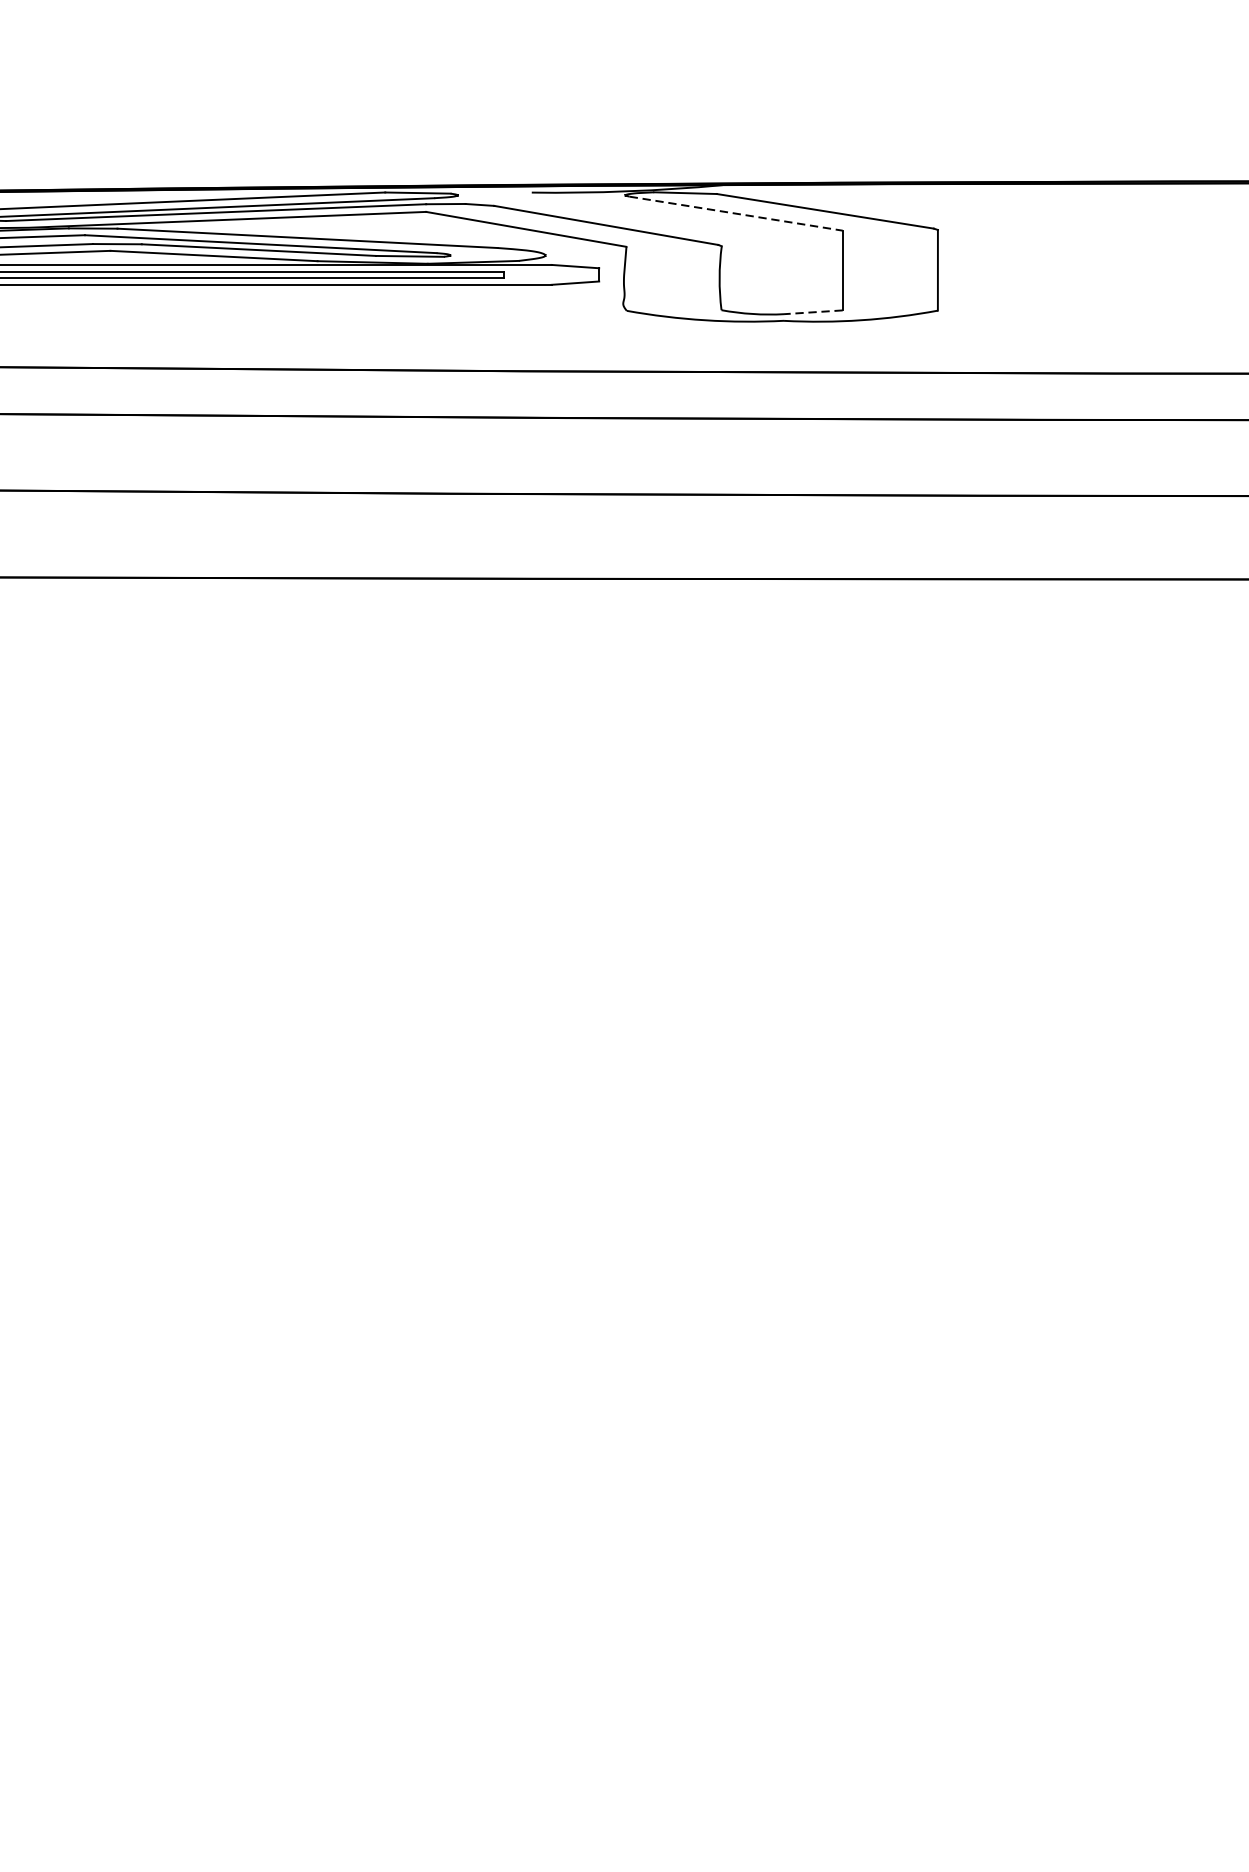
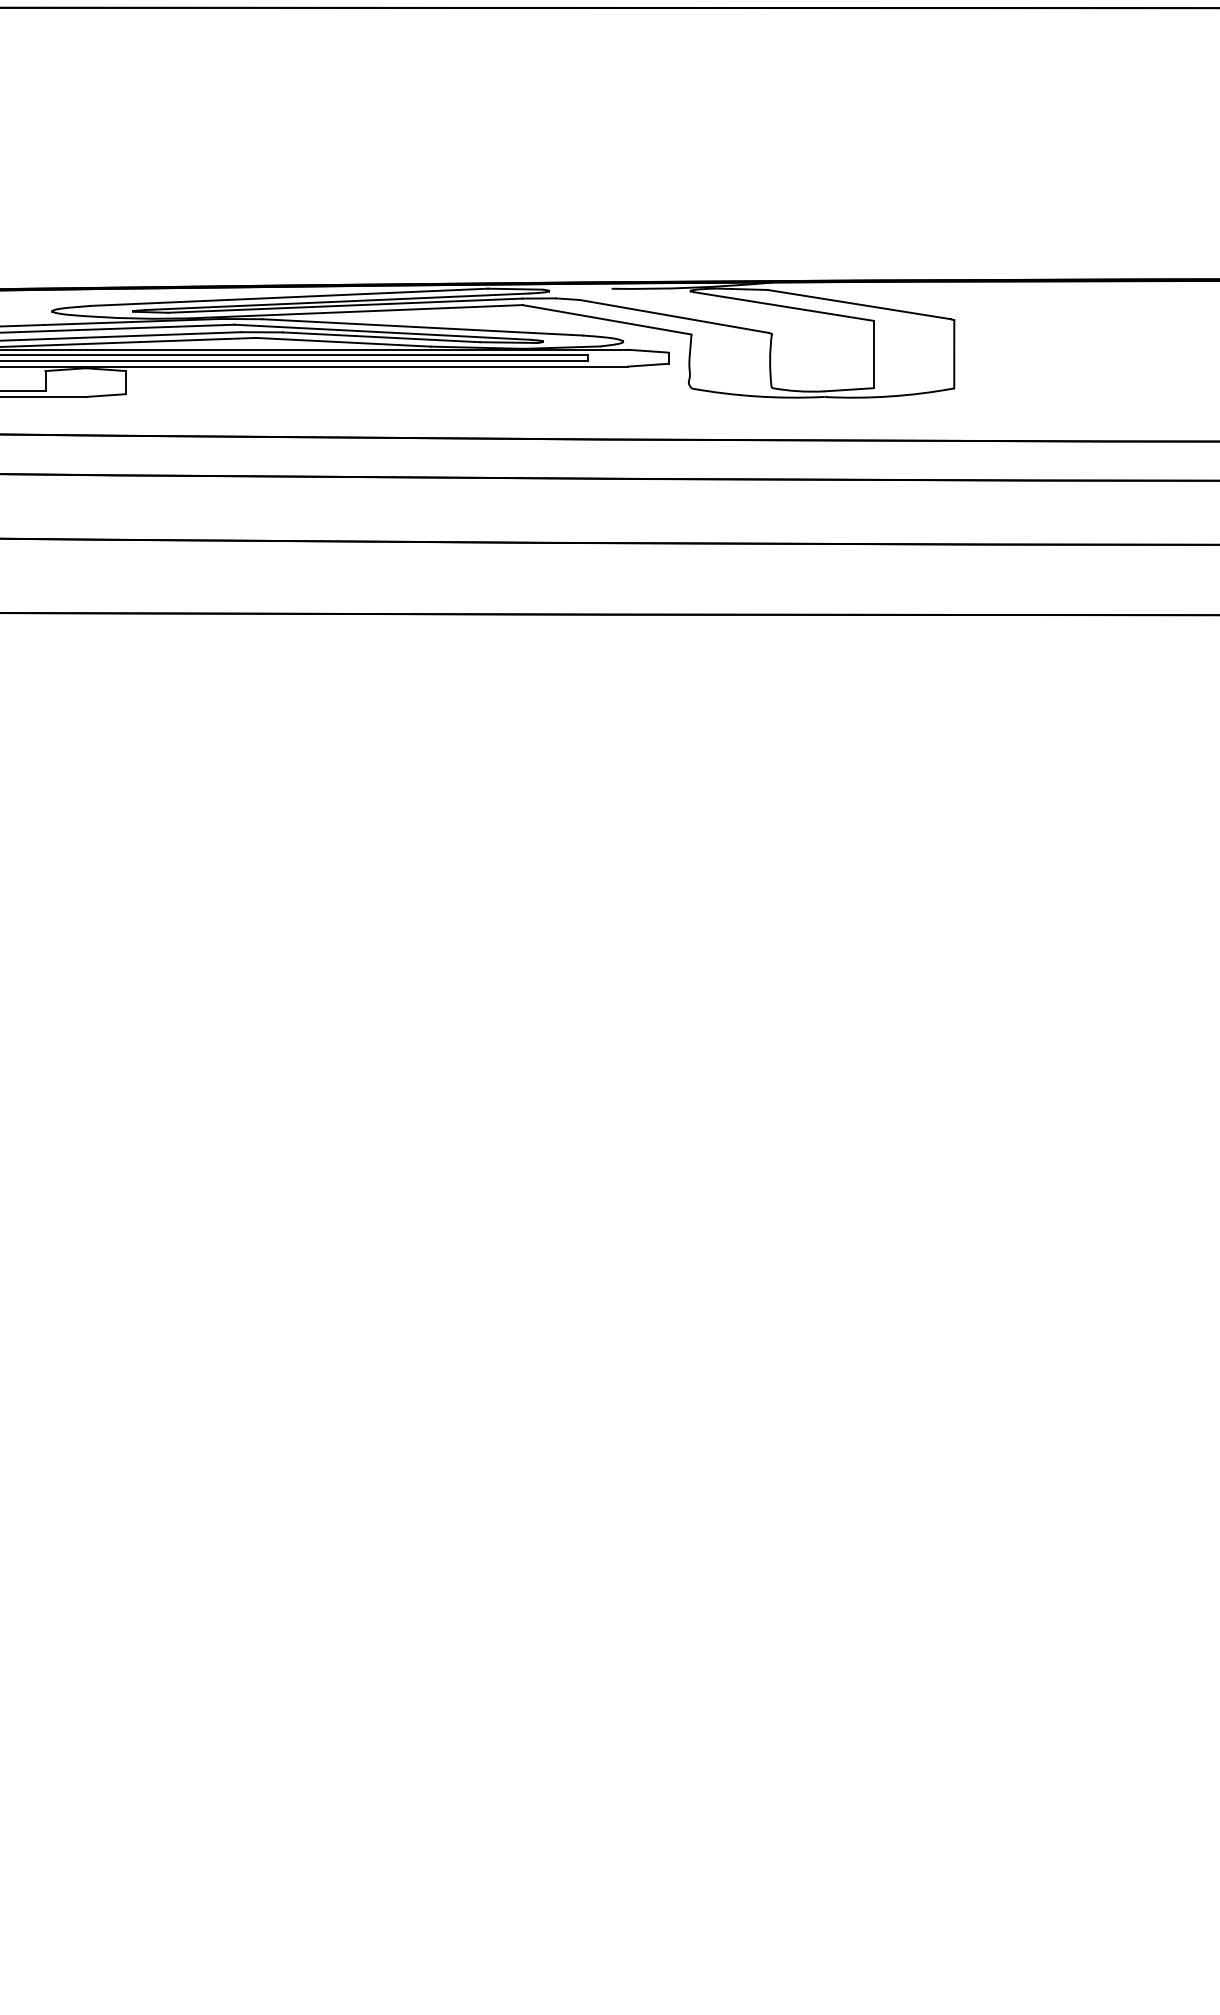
line: (736, 213) -> (784, 306), dashed -> solid
line: (813, 311) -> (849, 389), dashed -> solid

